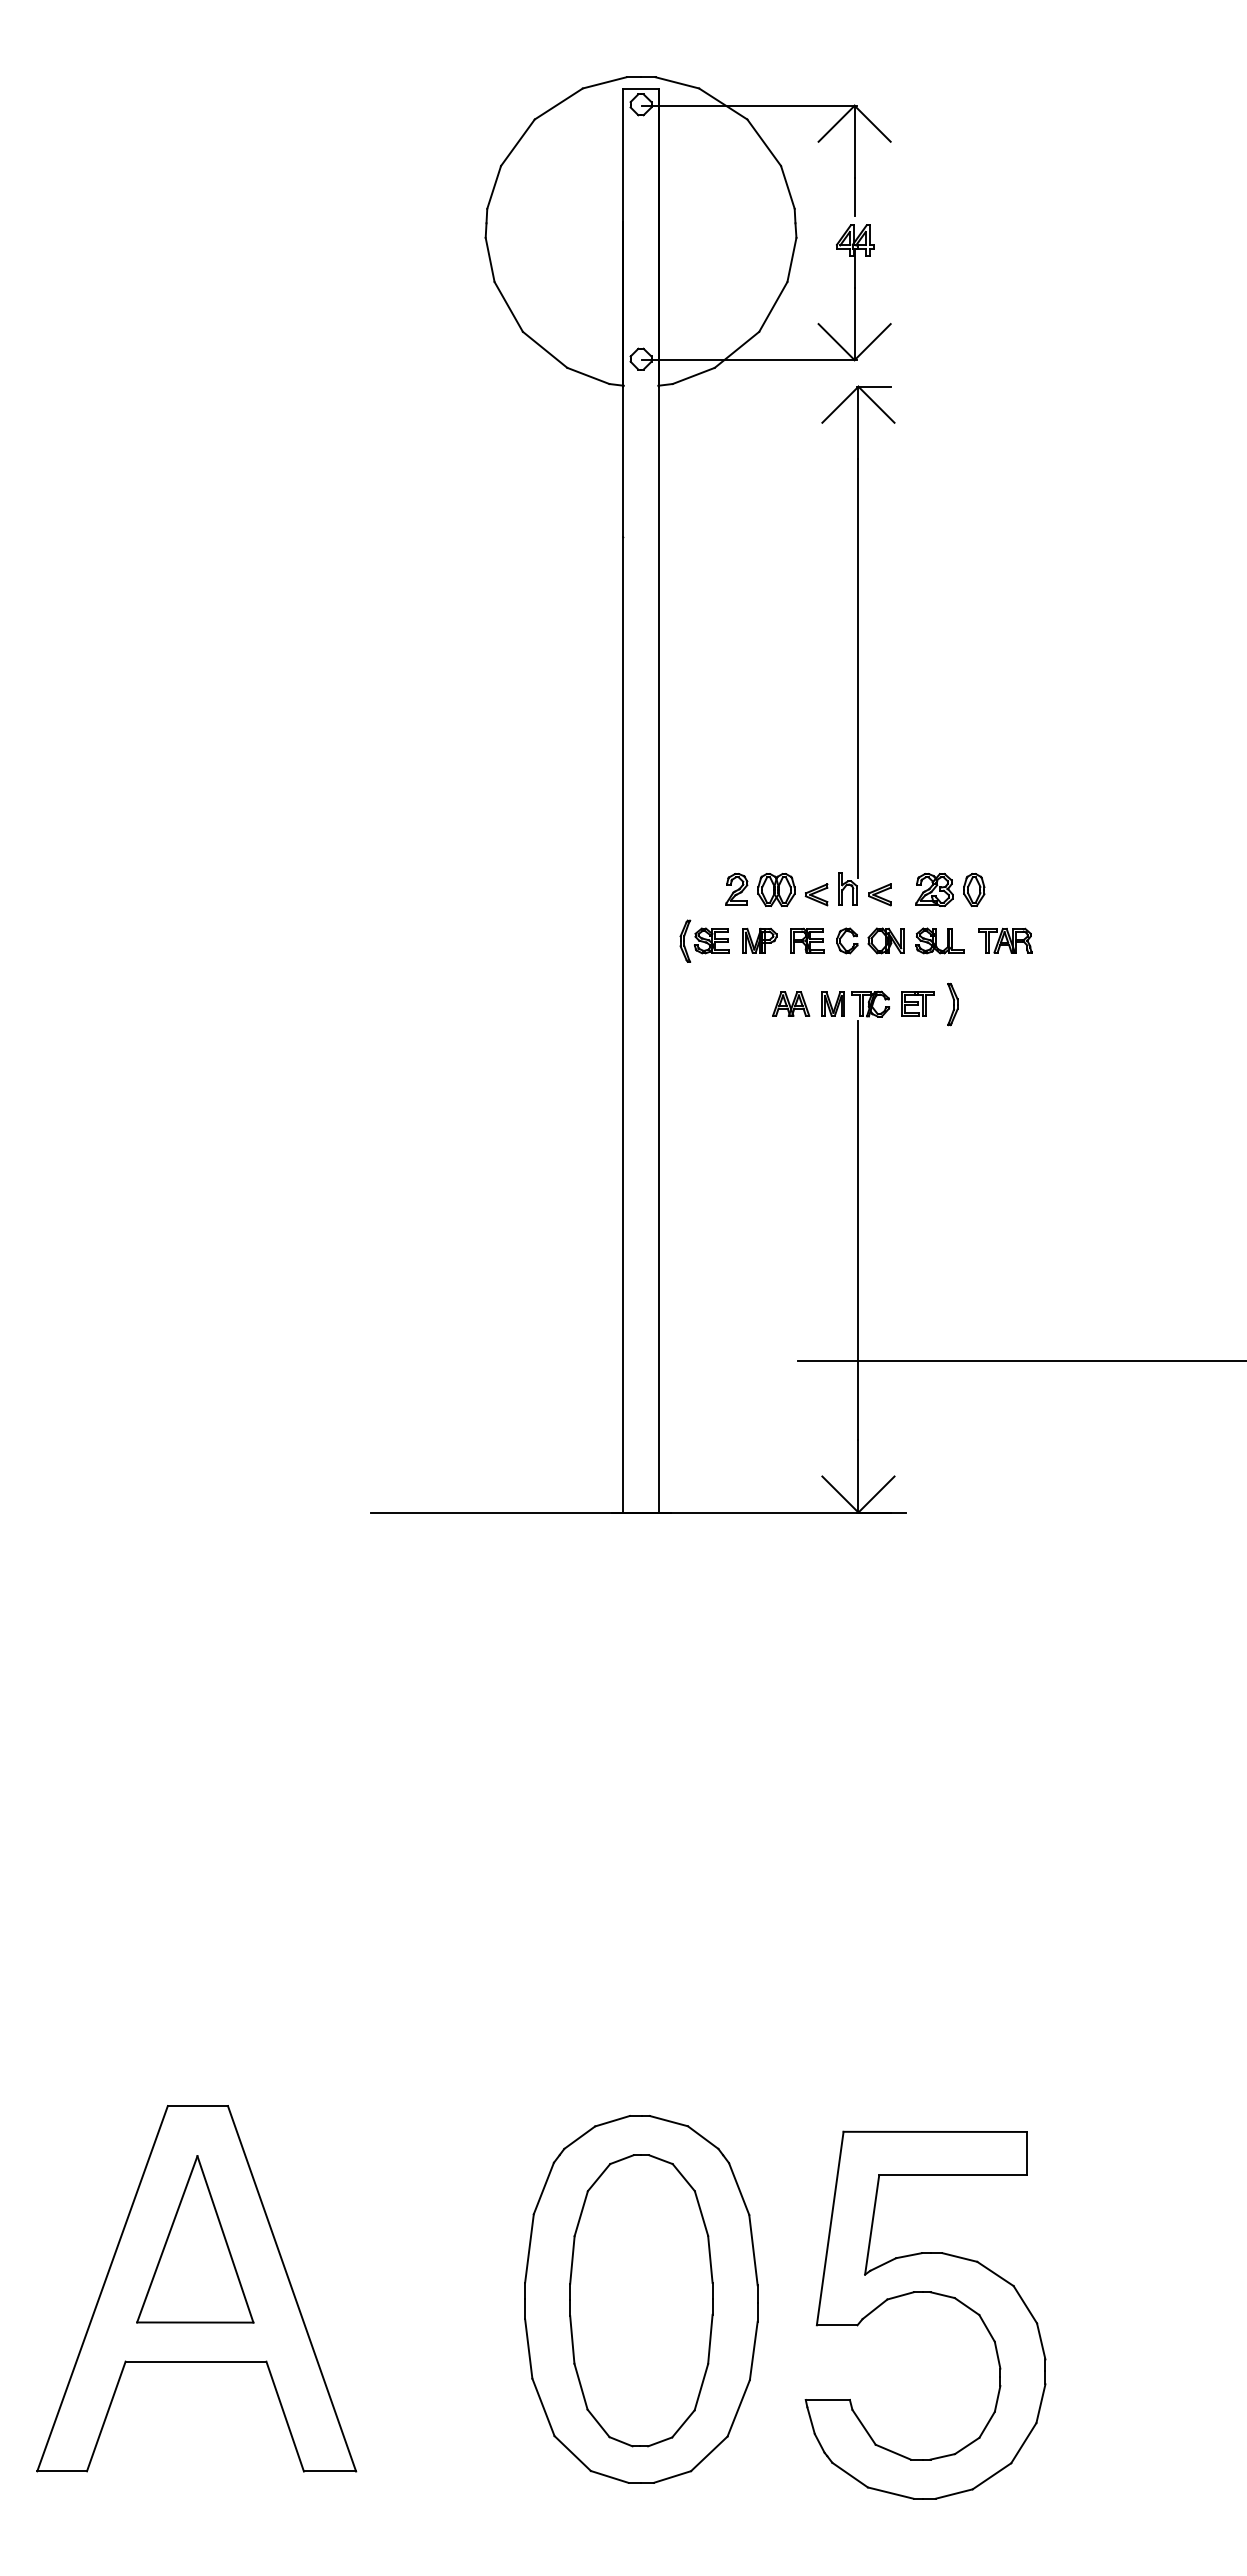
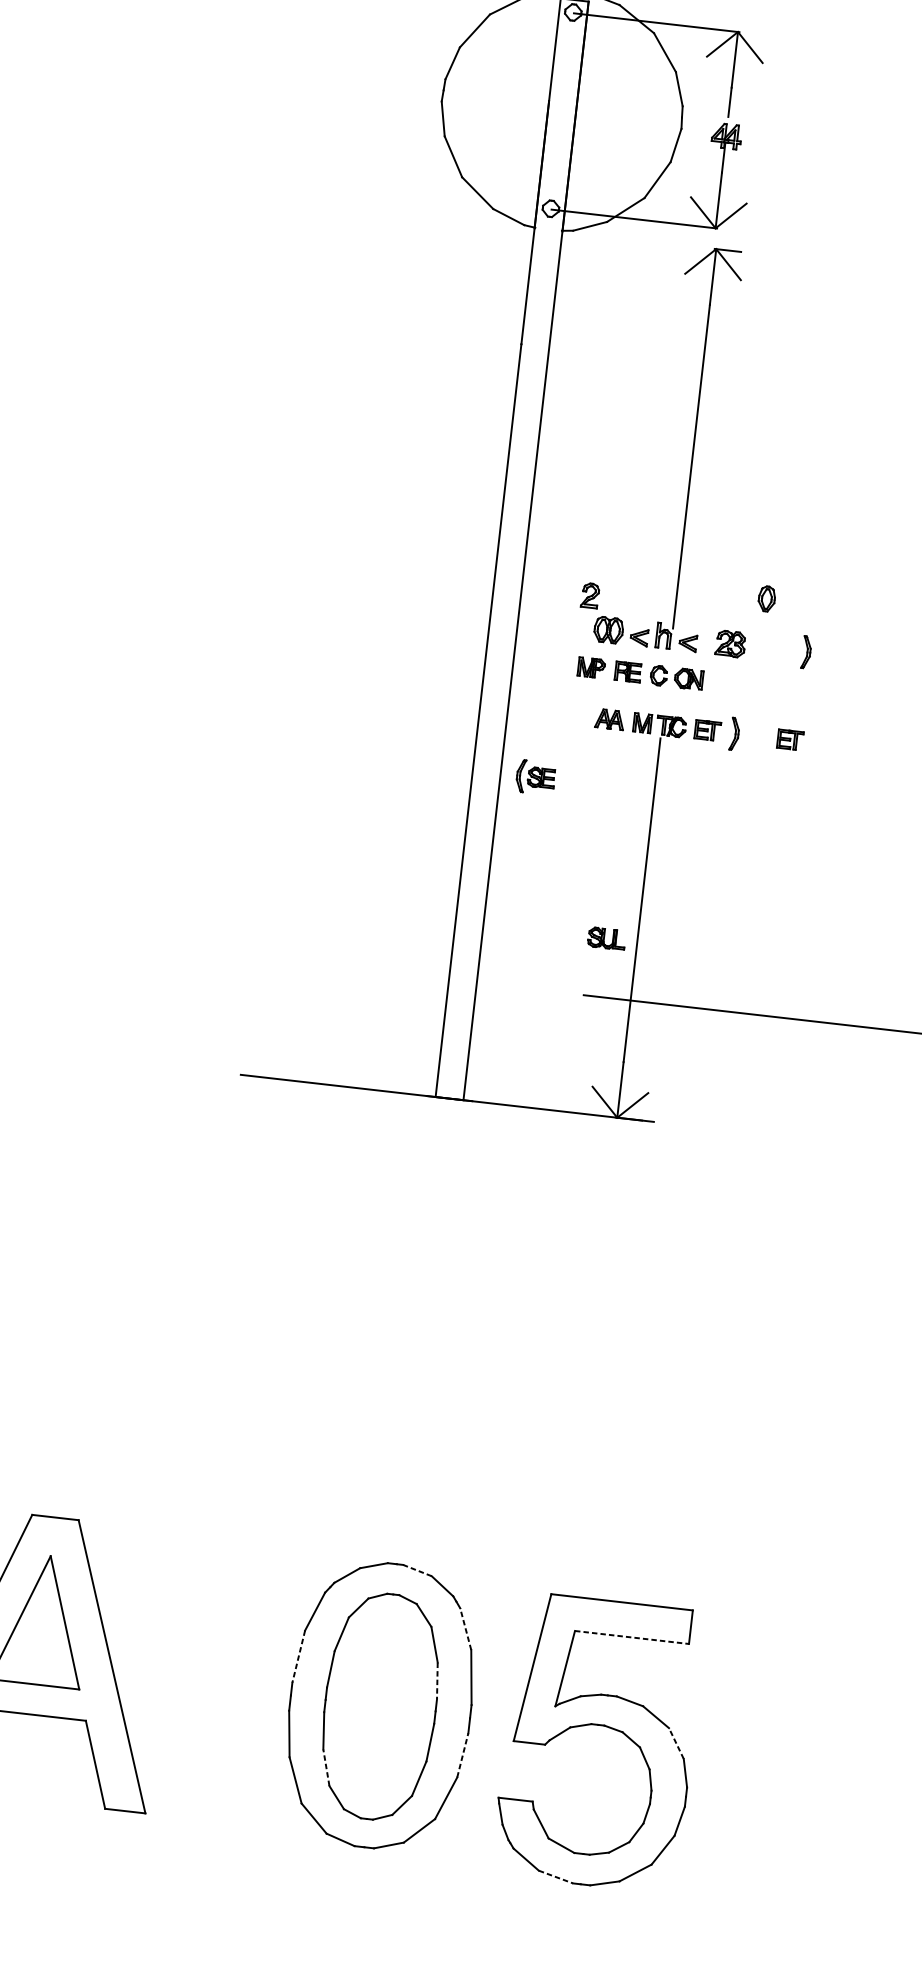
part: (736, 889) -> (590, 595), moved
part: (974, 889) -> (767, 598), moved
part: (1032, 889) -> (806, 652), added
part: (704, 940) -> (535, 777), moved
part: (939, 940) -> (606, 938), moved
part: (1005, 940) -> (781, 689), removed
part: (1024, 1003) -> (790, 739), added
line: (668, 2121) -> (417, 1570), solid -> dashed
line: (953, 2175) -> (632, 1637), solid -> dashed
line: (739, 2189) -> (465, 1629), solid -> dashed
line: (529, 2248) -> (298, 1656), solid -> dashed
line: (710, 2259) -> (437, 1681), solid -> dashed
line: (1025, 2304) -> (676, 1743), solid -> dashed
line: (753, 2350) -> (462, 1754), solid -> dashed
line: (581, 2386) -> (326, 1767), solid -> dashed
line: (891, 2493) -> (556, 1877), solid -> dashed

